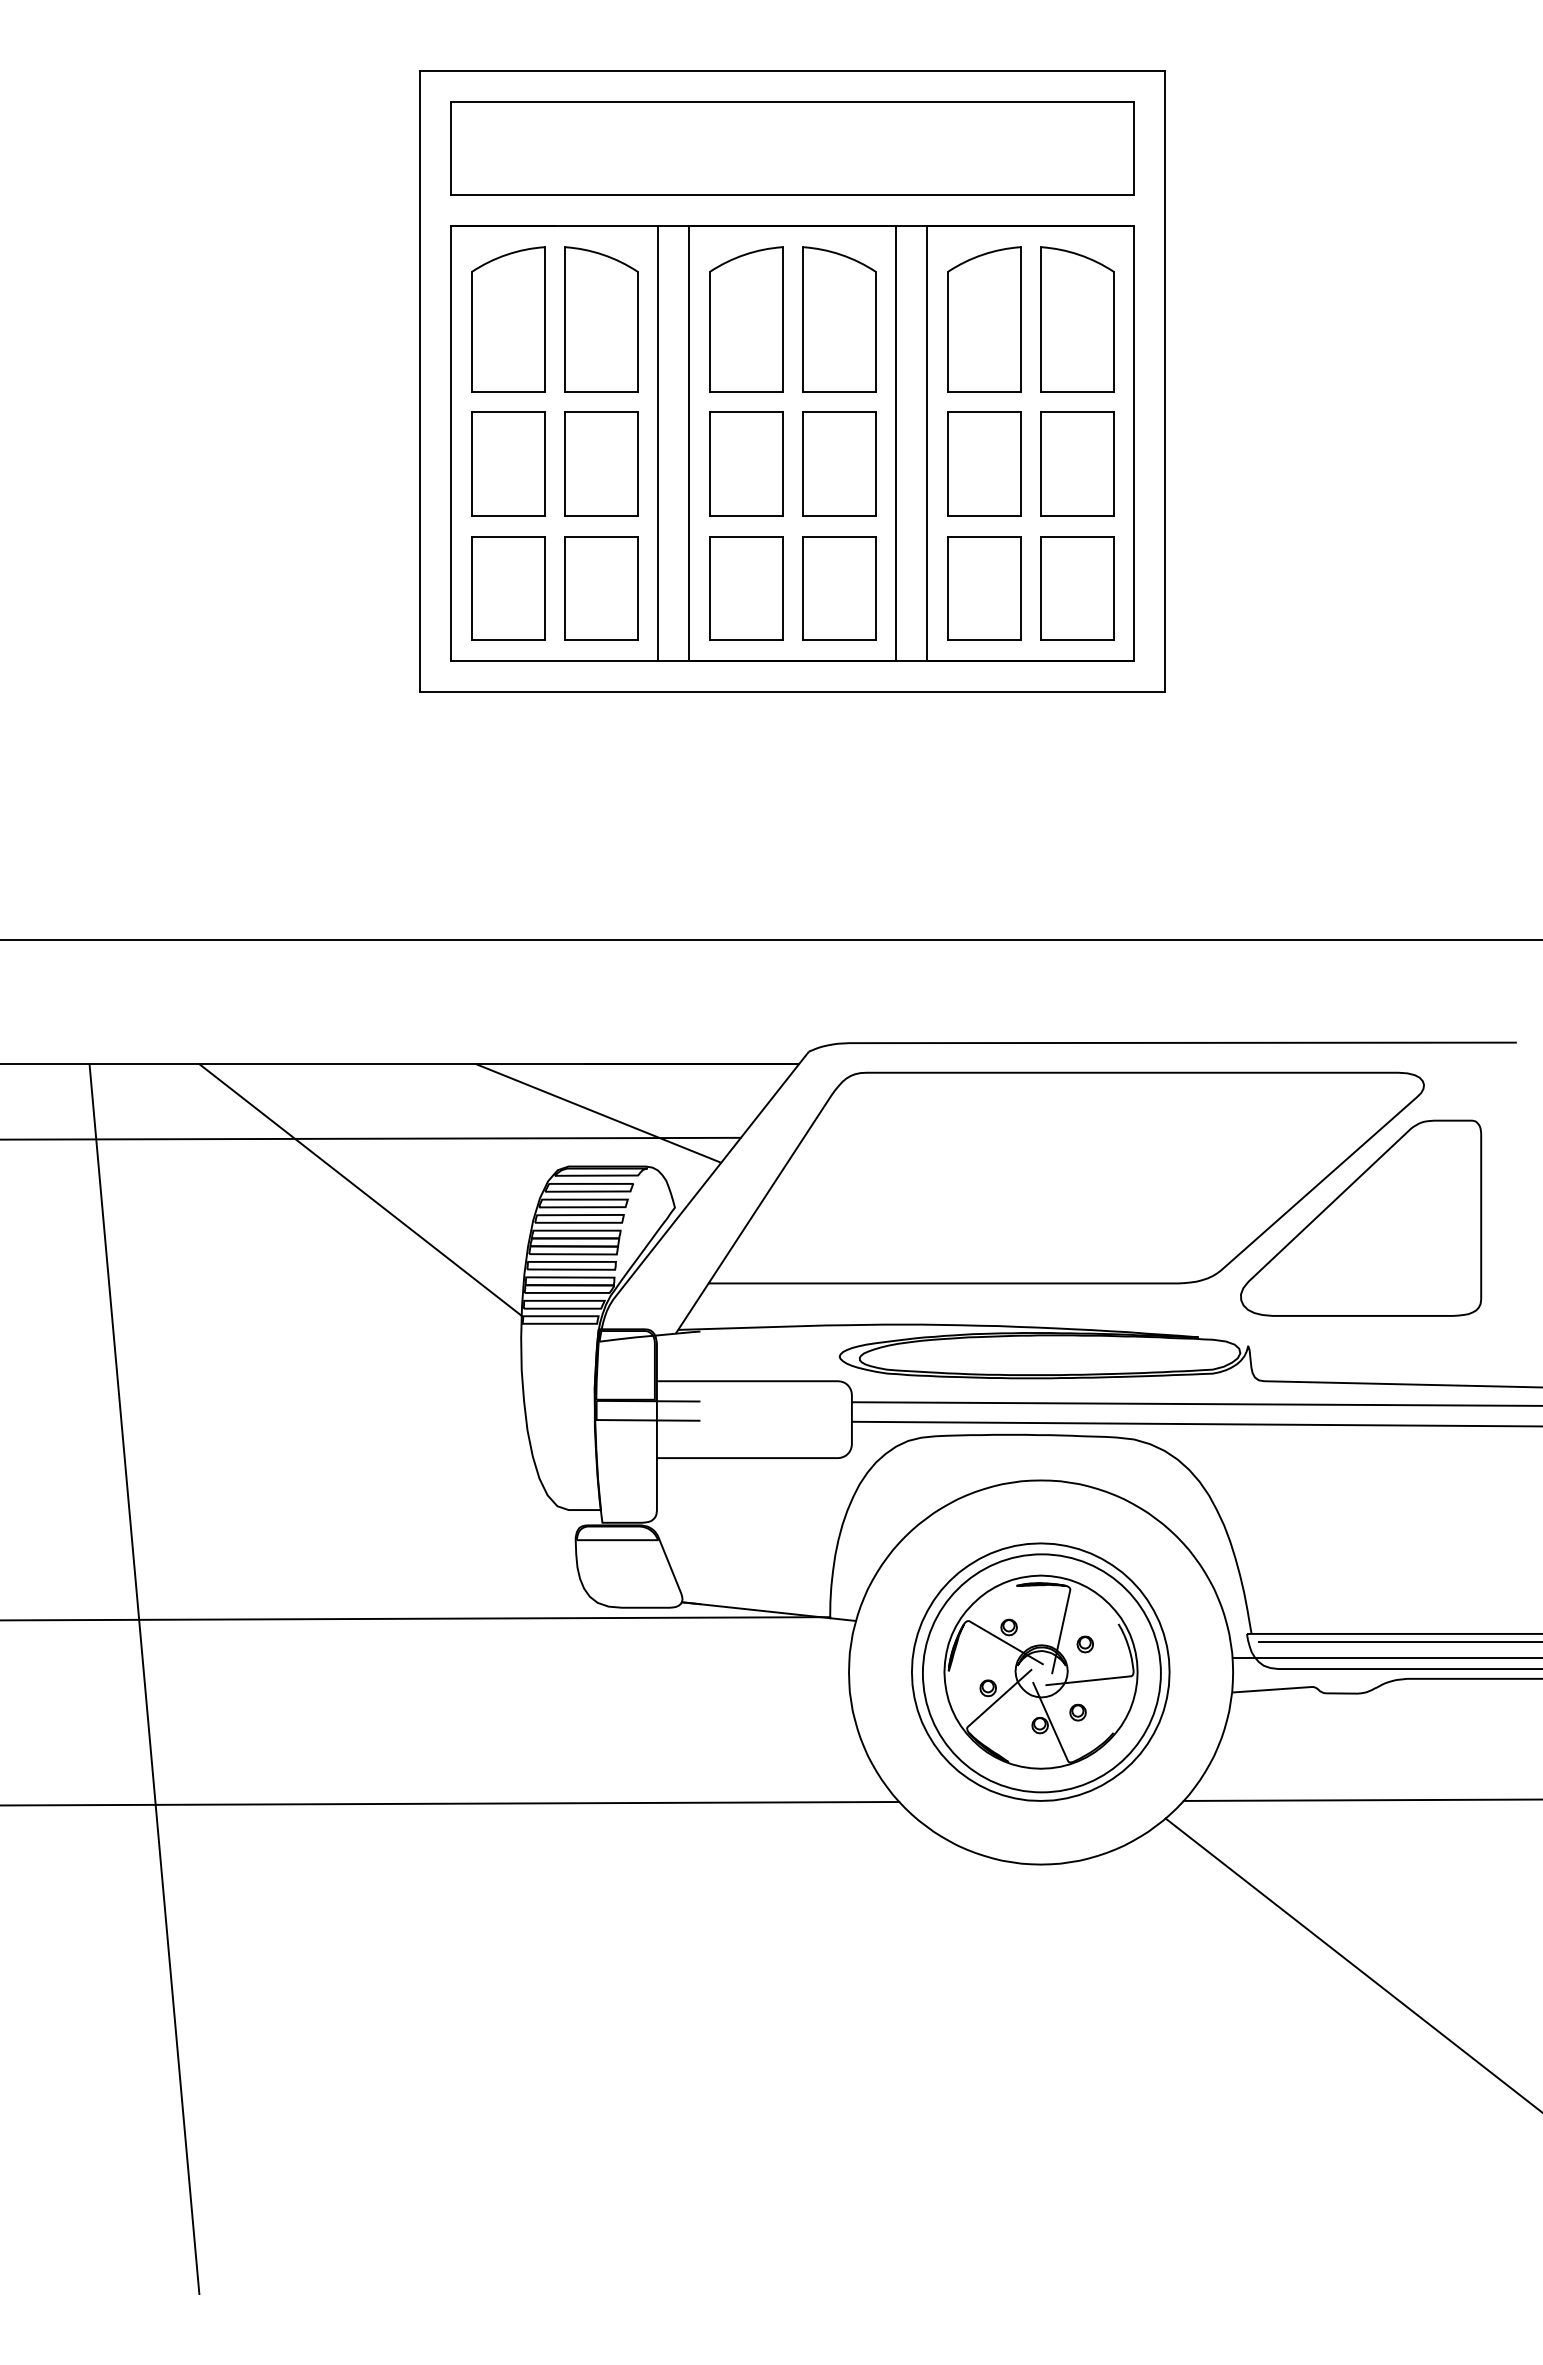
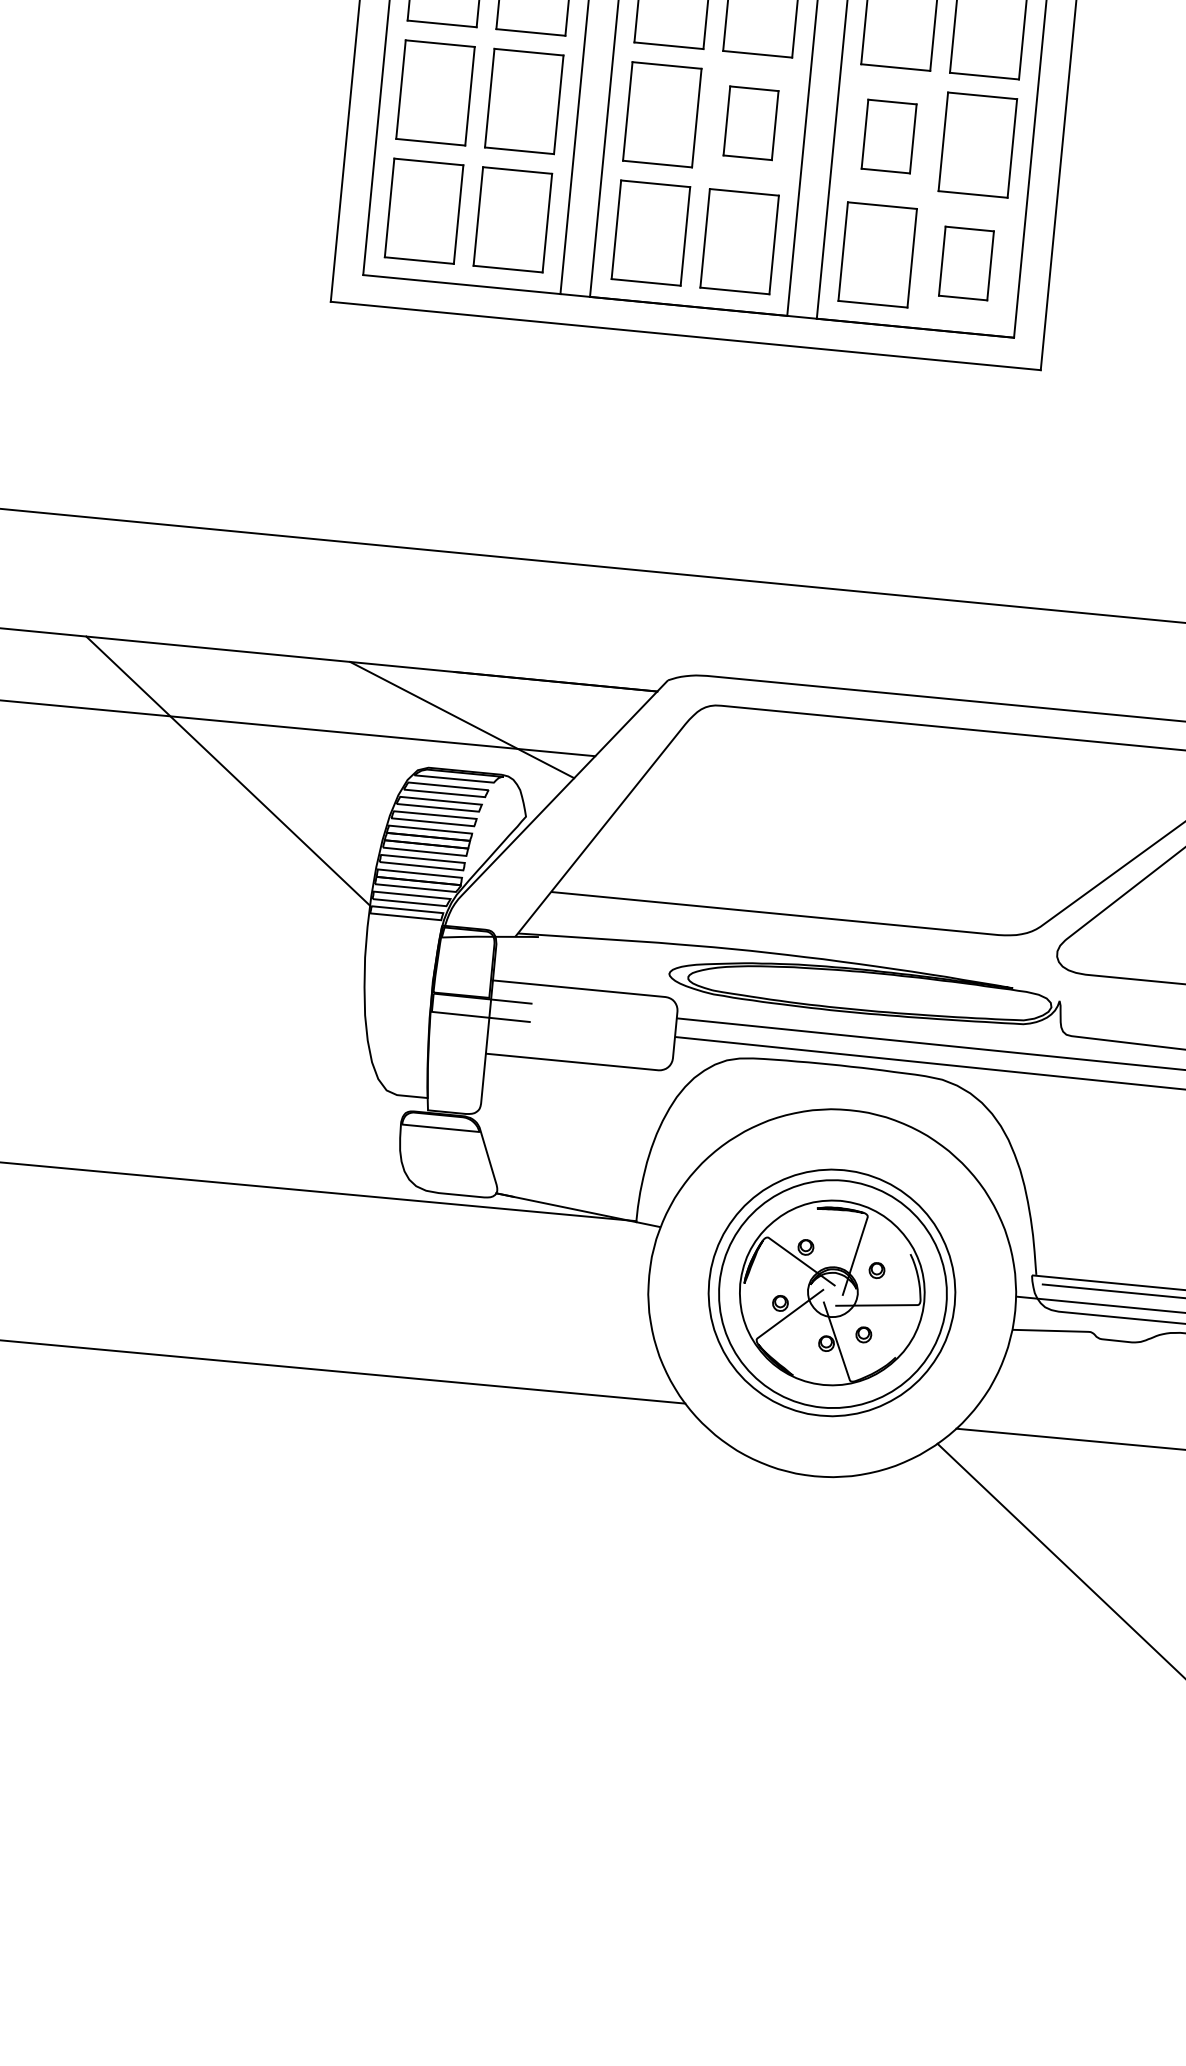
part: (839, 463) -> (751, 122), size x0.7
part: (984, 463) -> (889, 135), size x0.7
part: (1077, 588) -> (966, 263), size x0.7

